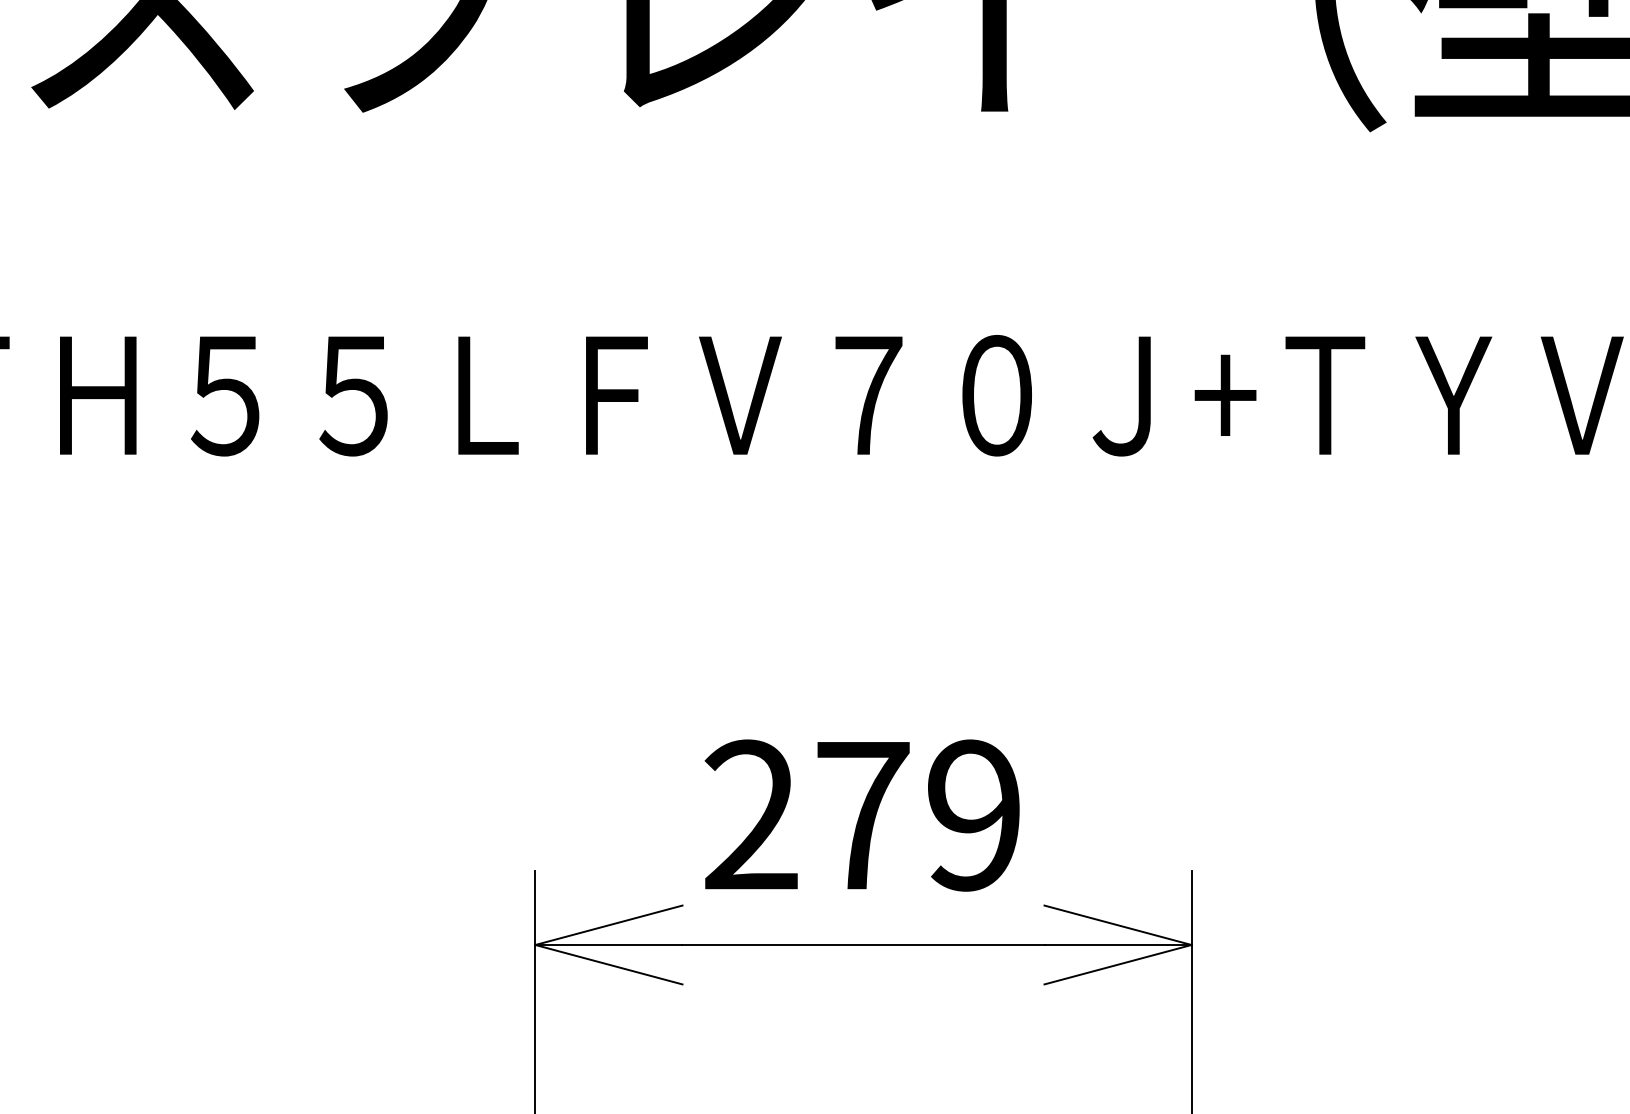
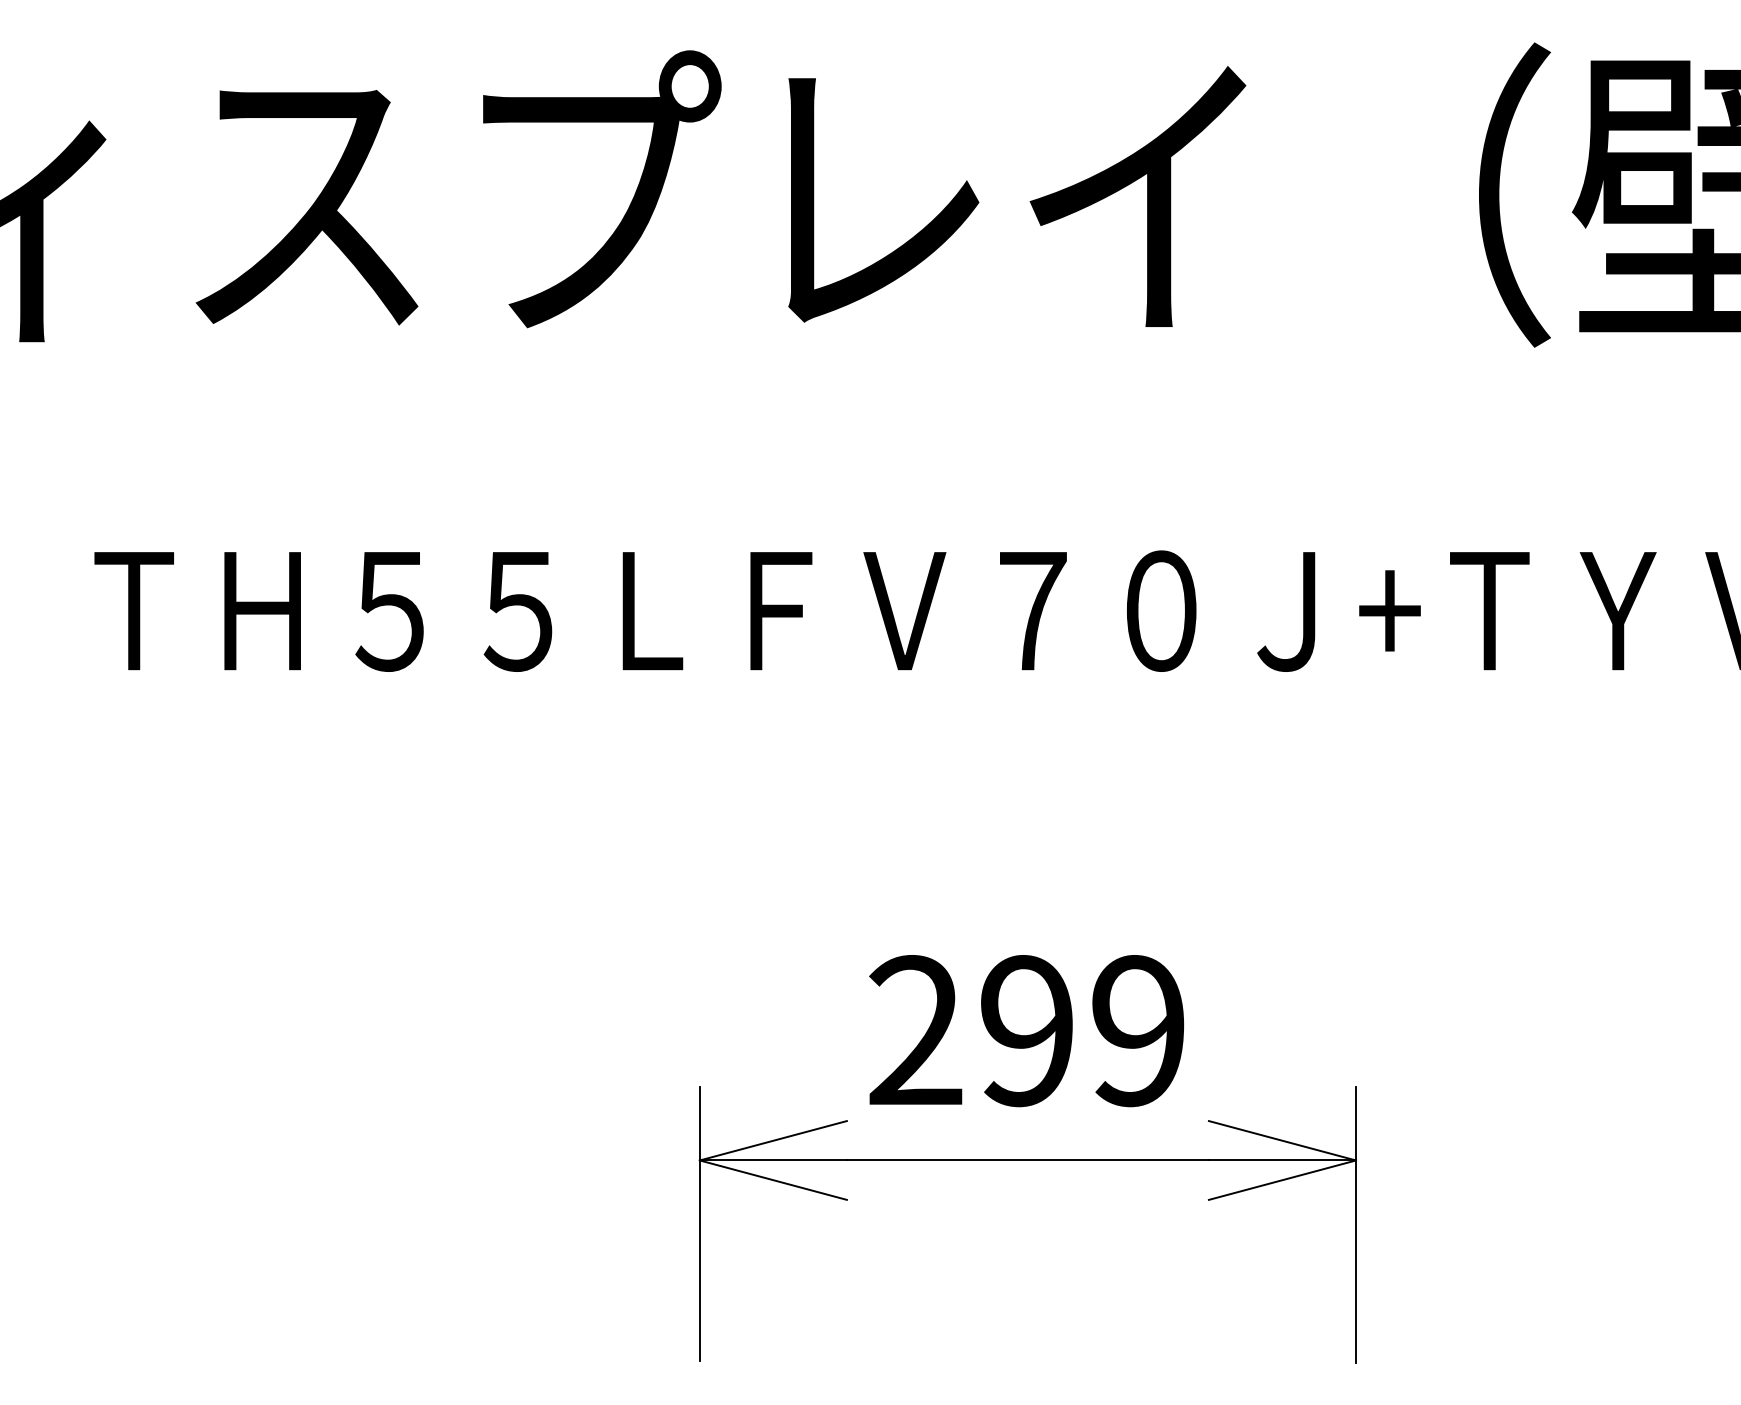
text: (863, 816) -> (1027, 1031), 279 -> 299

